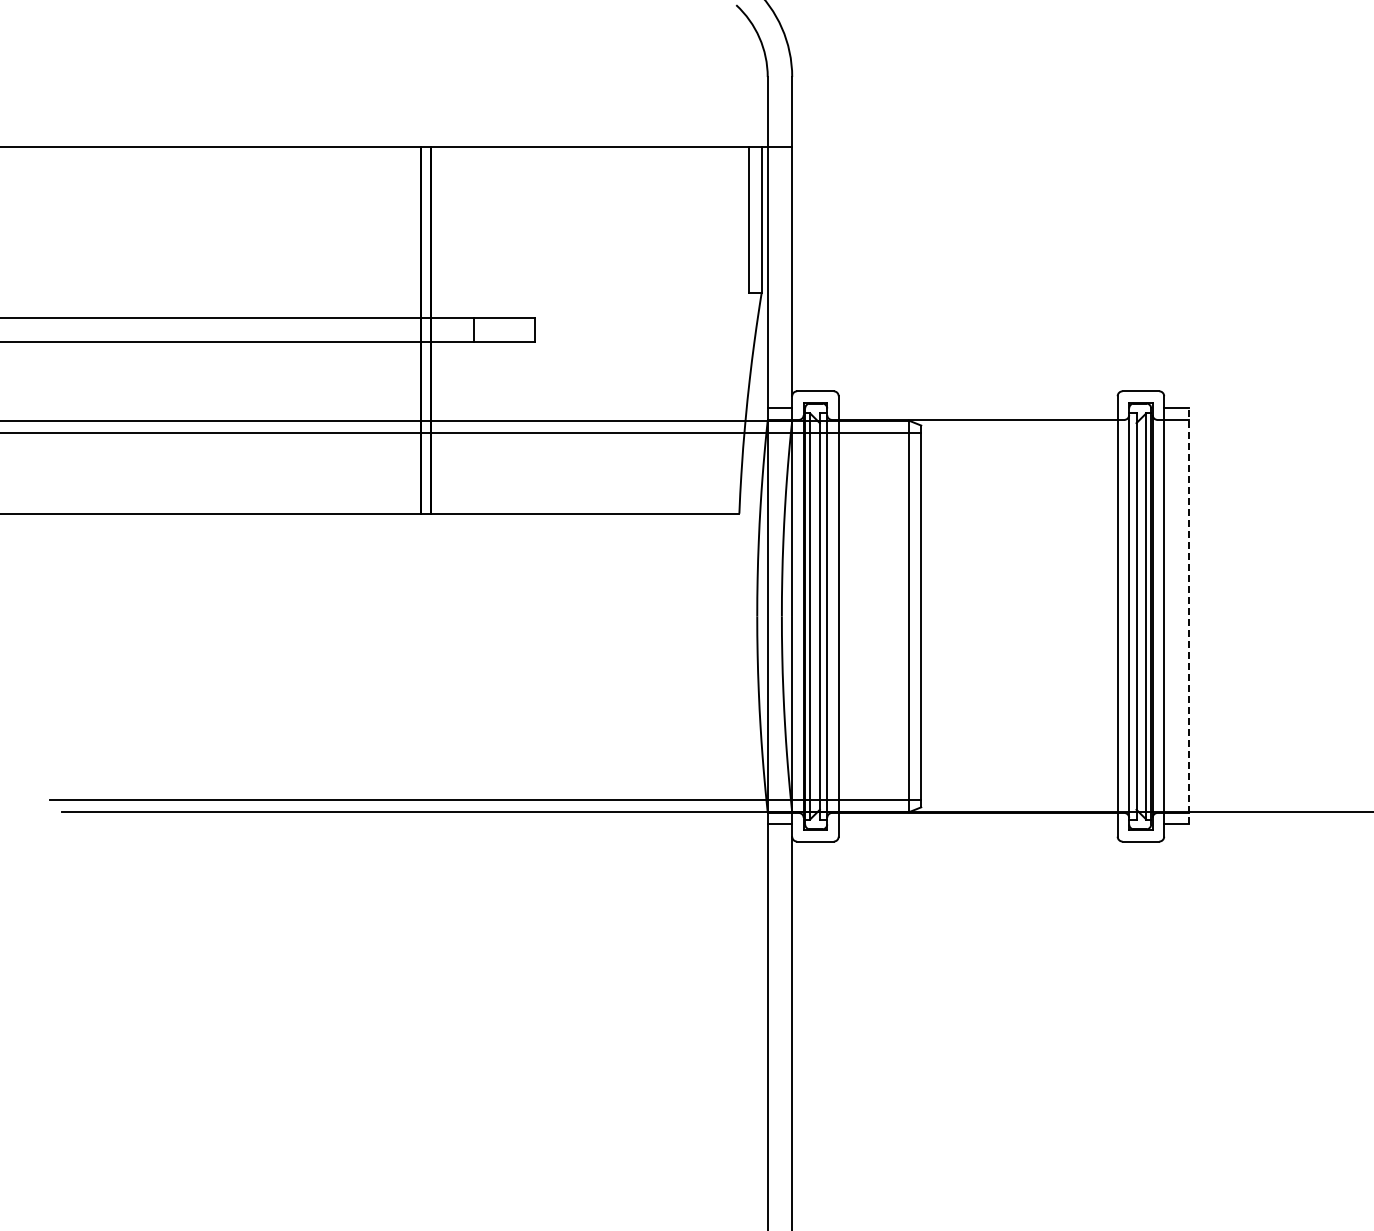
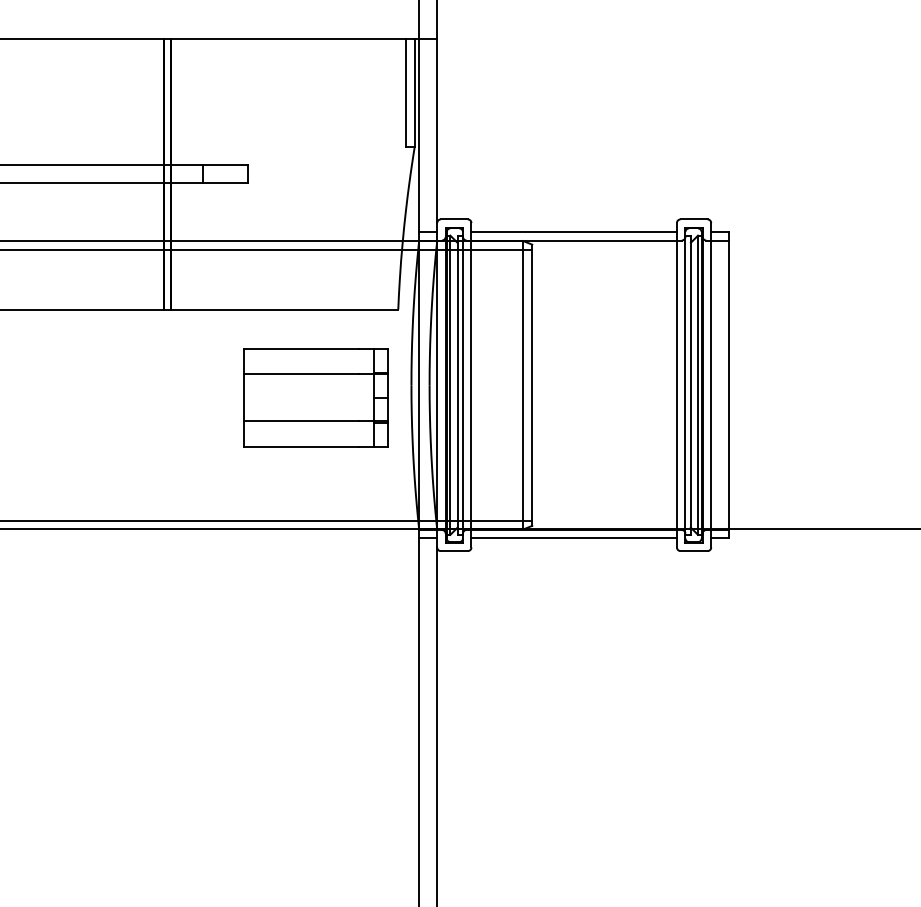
line: (977, 408) -> (573, 232), added
line: (1188, 615) -> (729, 384), dashed -> solid
part: (627, 633) -> (315, 397), added
line: (977, 824) -> (573, 538), added

